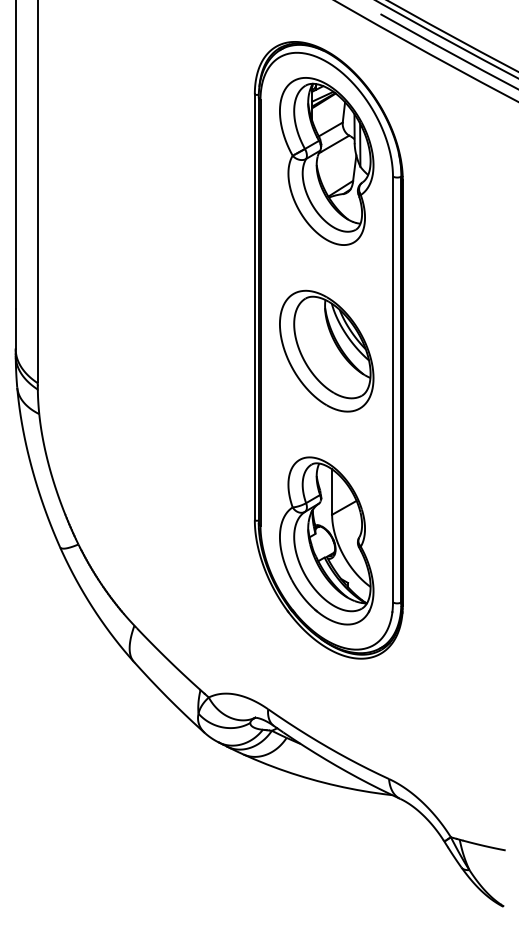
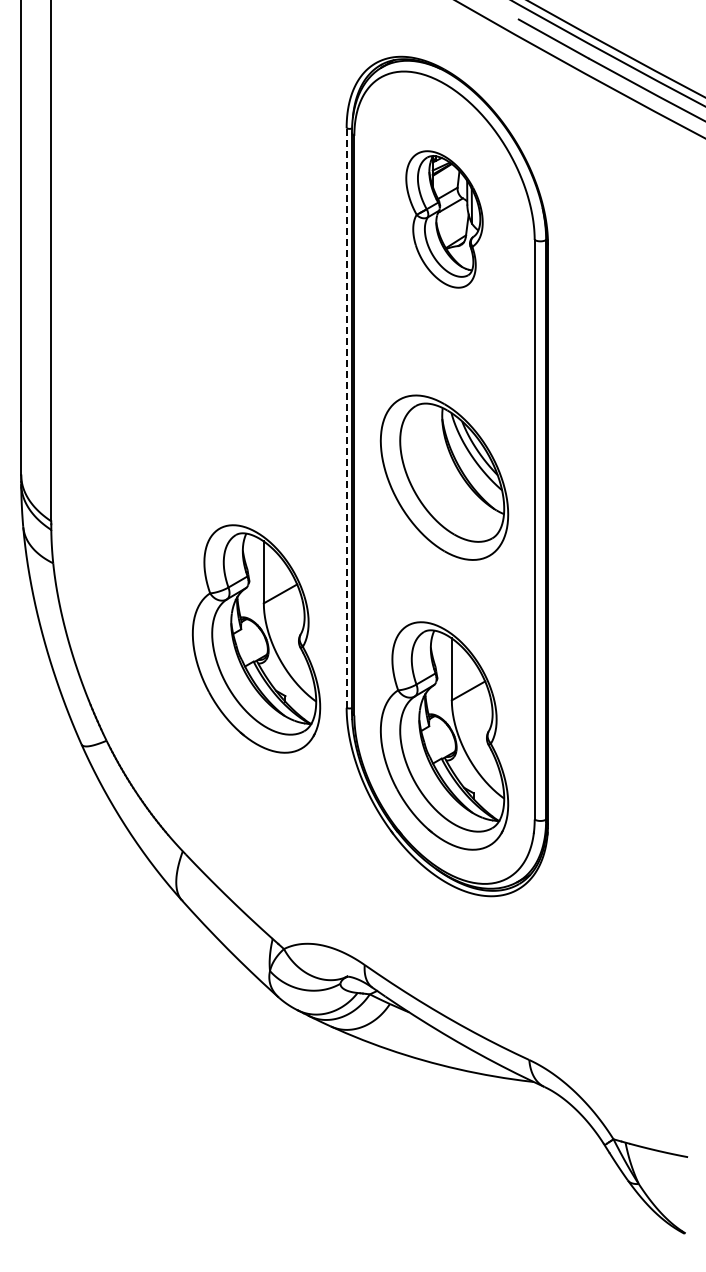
part: (326, 161) -> (444, 219), size x0.6
line: (254, 306) -> (346, 417), solid -> dashed
part: (188, 469) -> (256, 638), added

